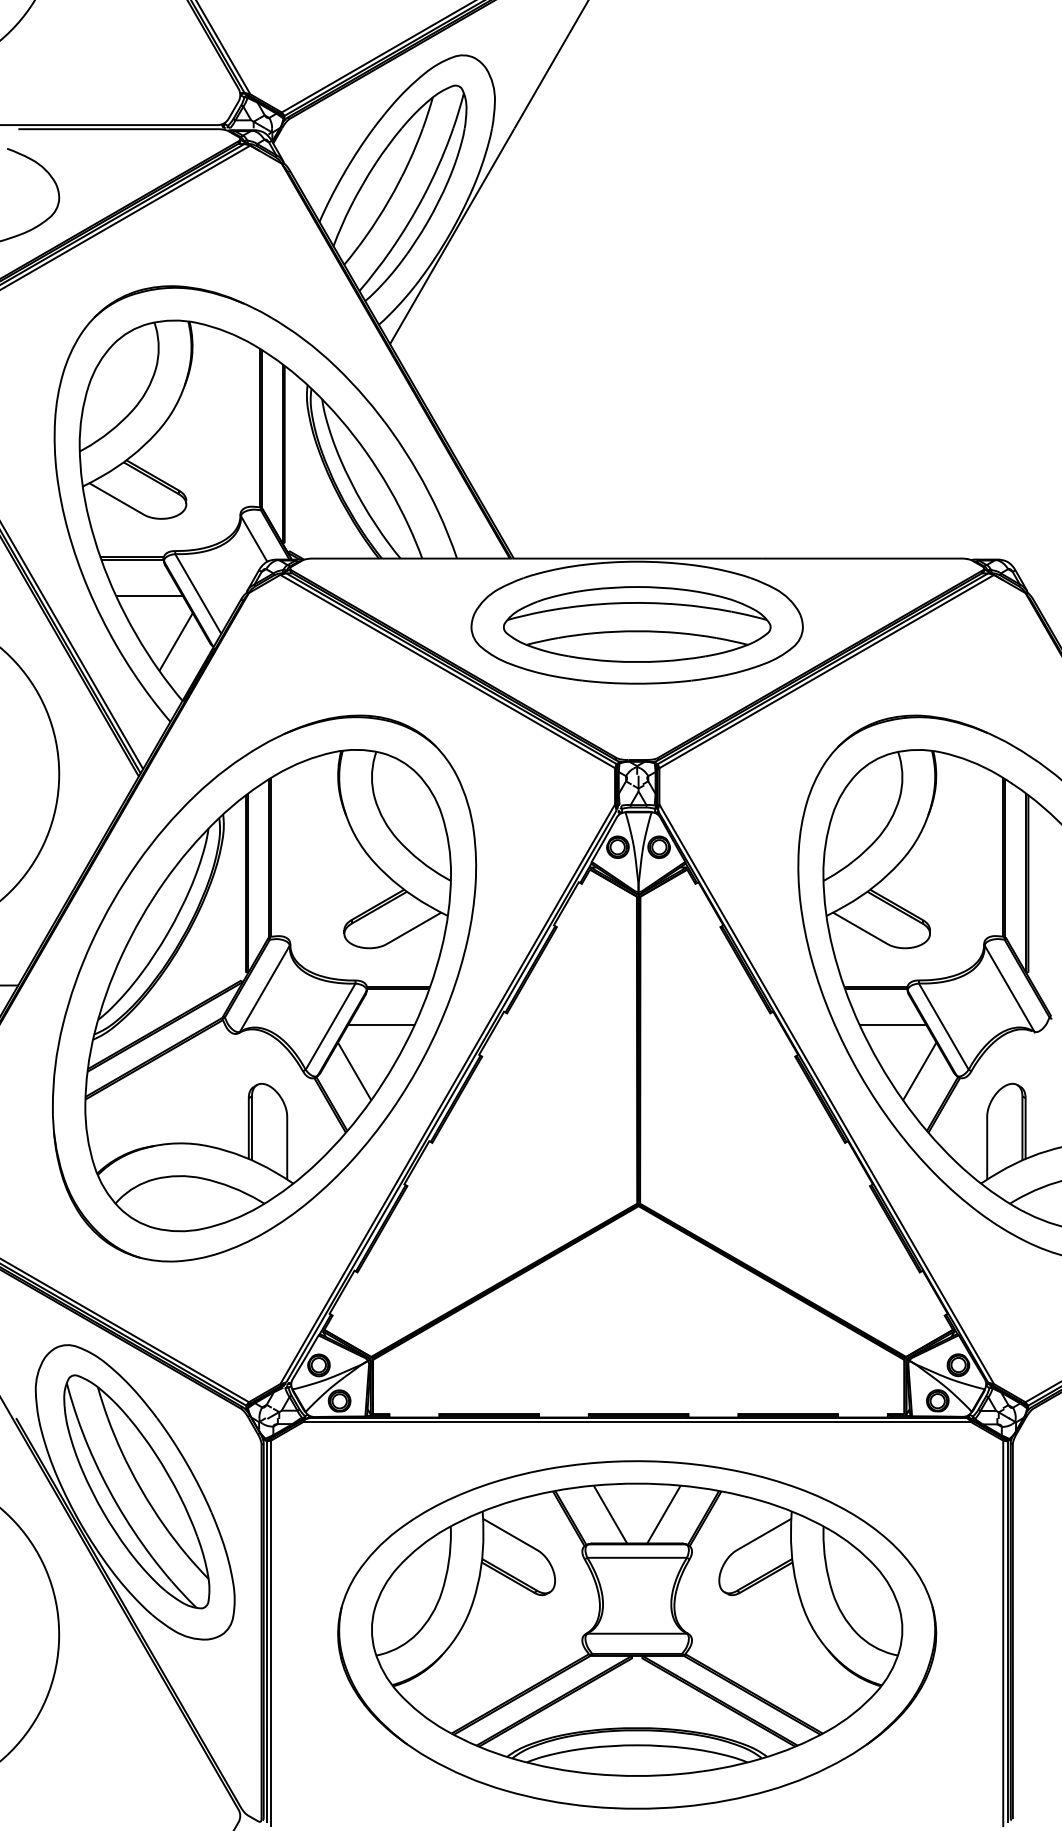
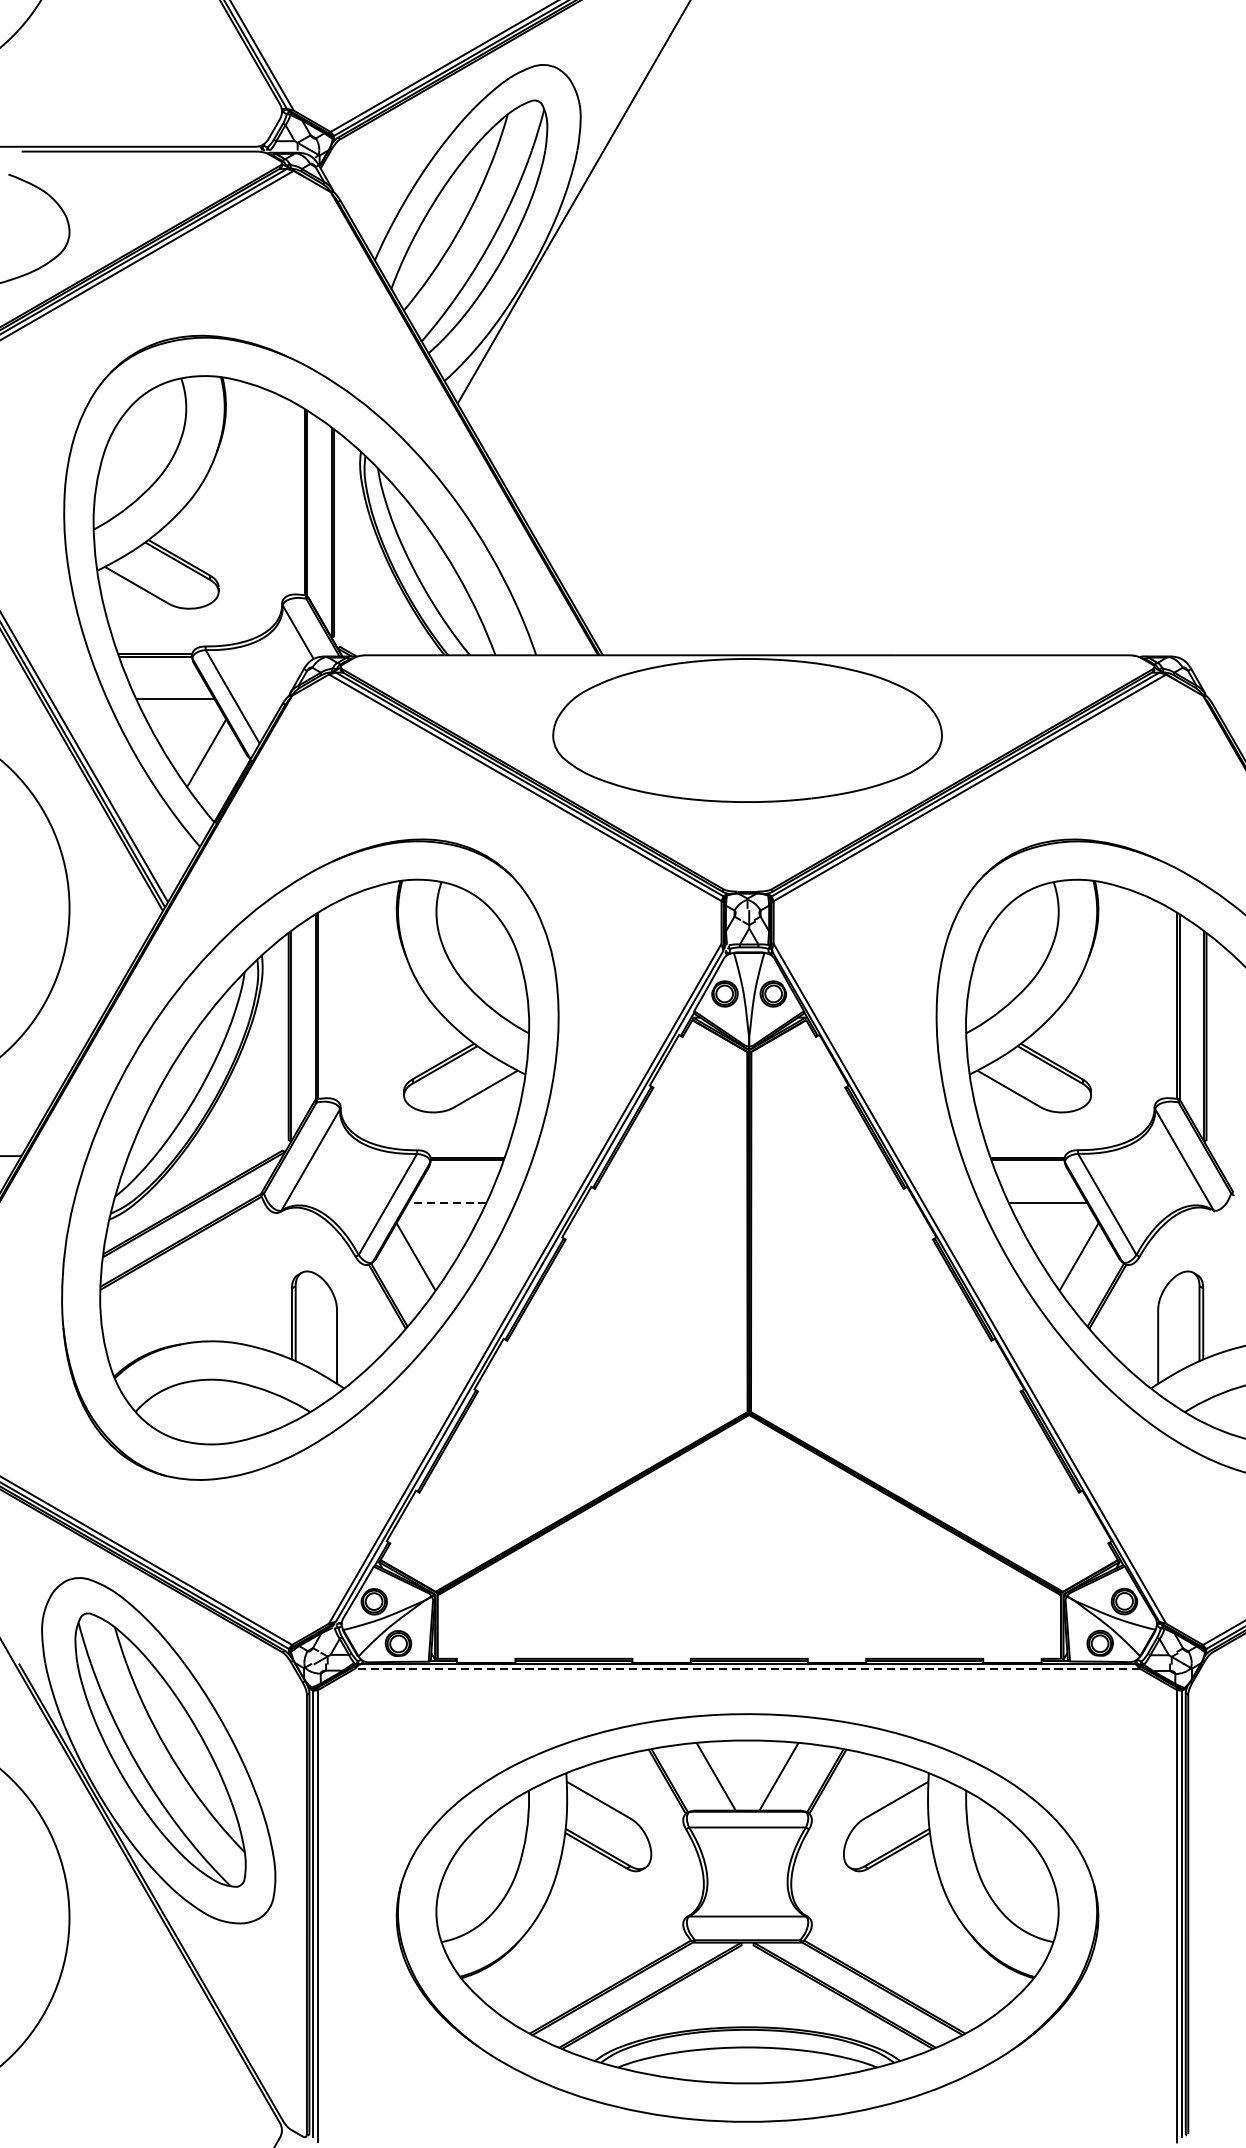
part: (637, 624) -> (747, 732), removed
line: (380, 1025) -> (446, 1203), solid -> dashed
line: (637, 1422) -> (747, 1668), solid -> dashed

